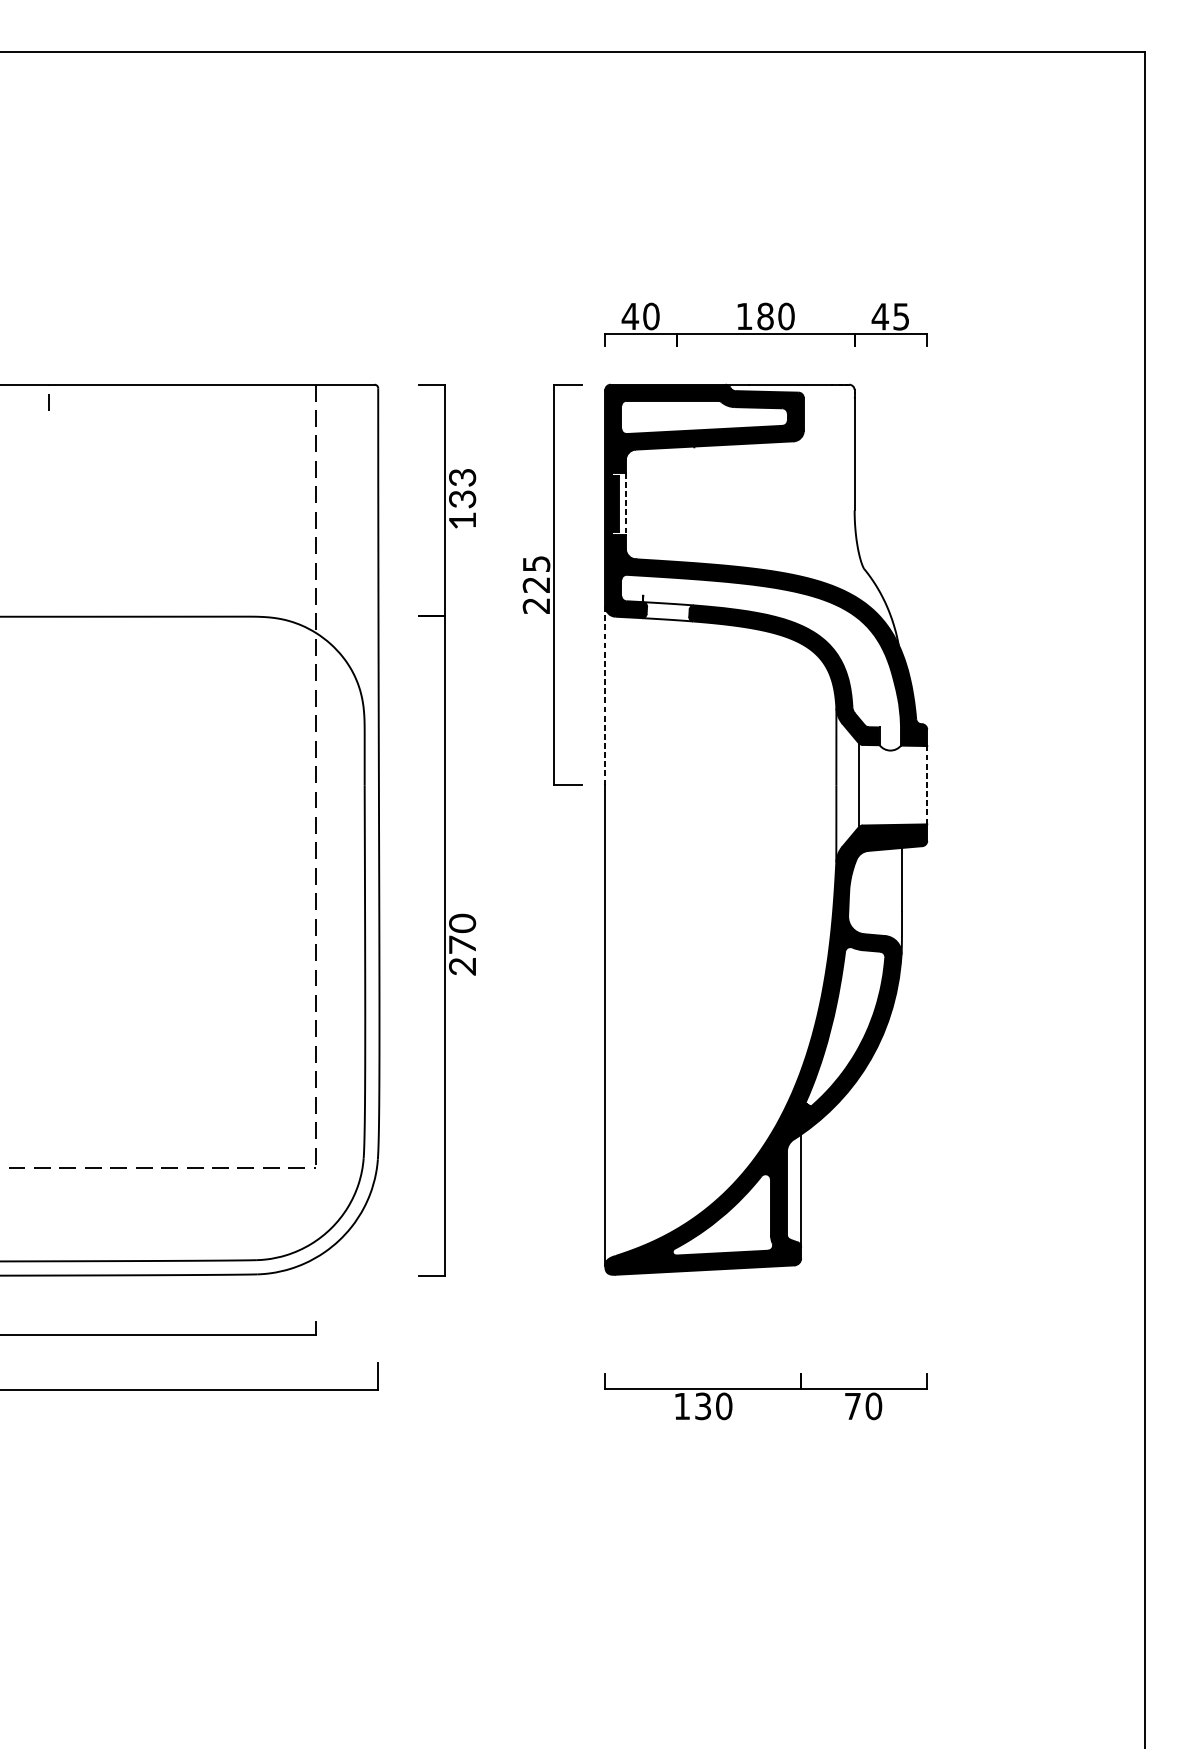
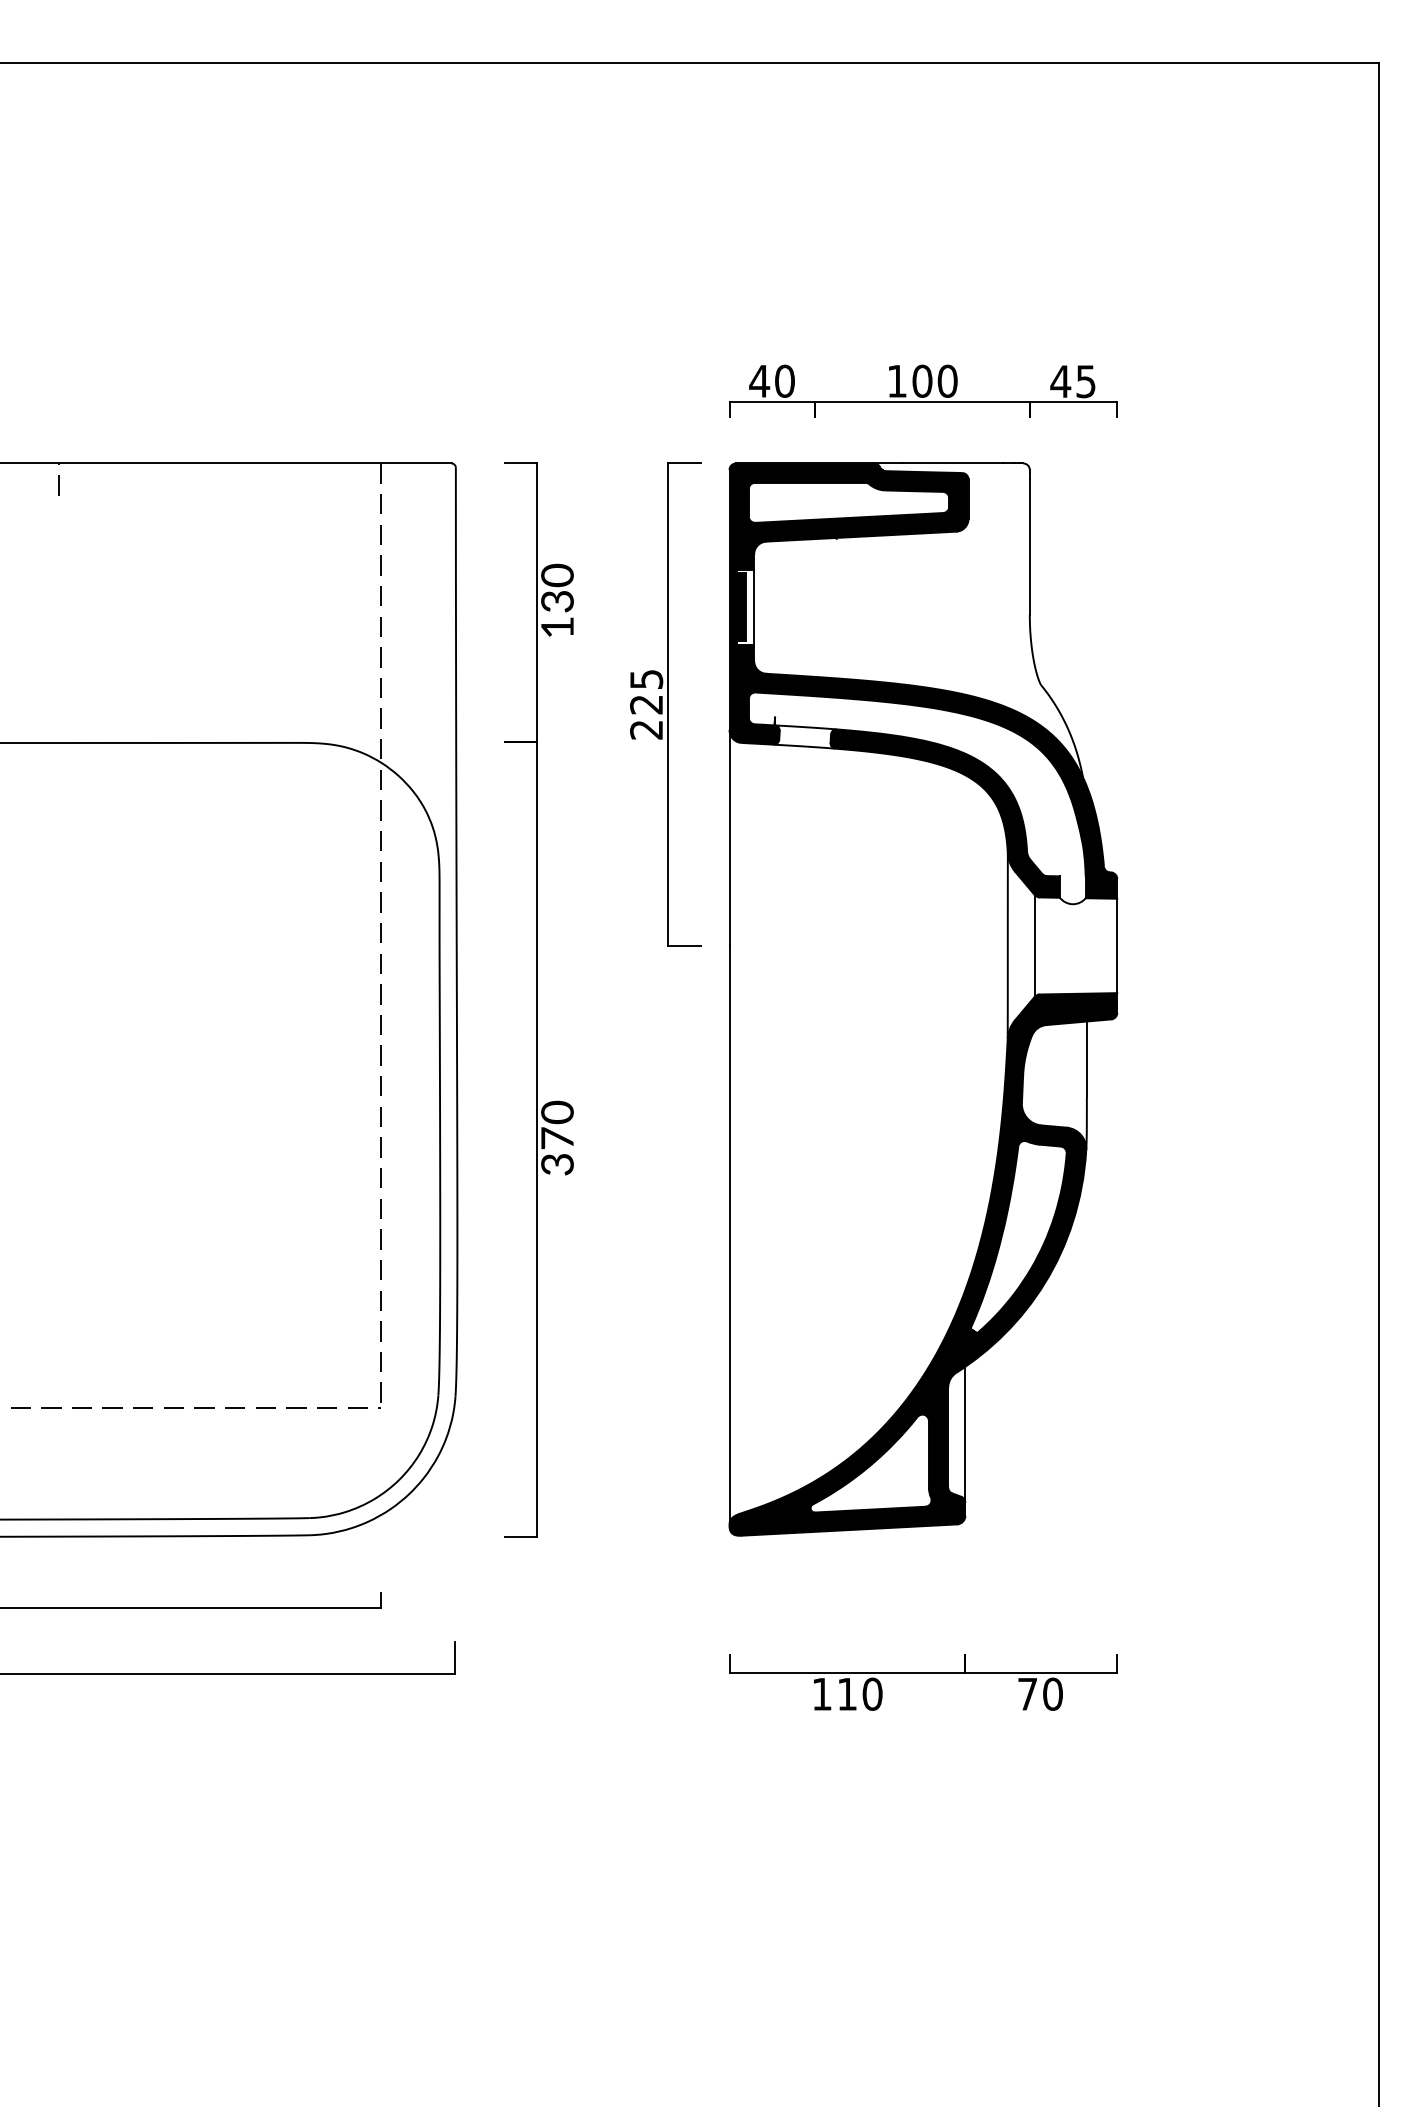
text: (765, 315) -> (922, 380), 180 -> 100
text: (462, 477) -> (557, 575), 133 -> 130
line: (626, 504) -> (754, 607), dashed -> solid
line: (605, 696) -> (729, 838), dashed -> solid
line: (927, 784) -> (1117, 945), dashed -> solid
text: (462, 966) -> (557, 1164), 270 -> 370
text: (702, 1405) -> (846, 1693), 130 -> 110

